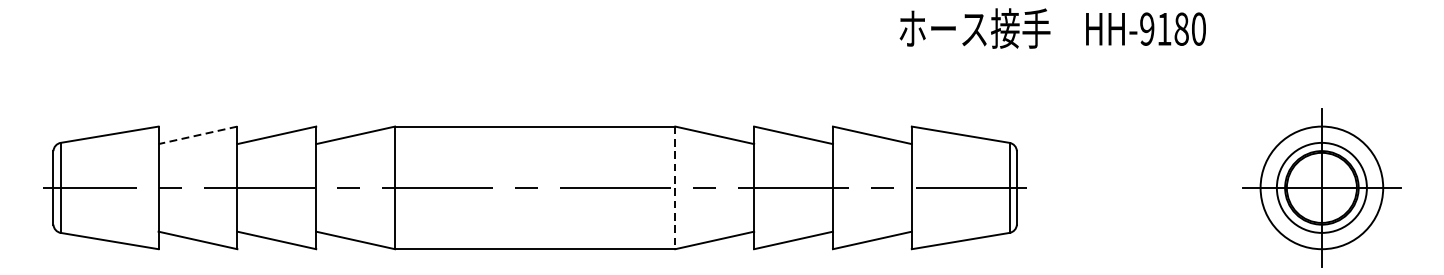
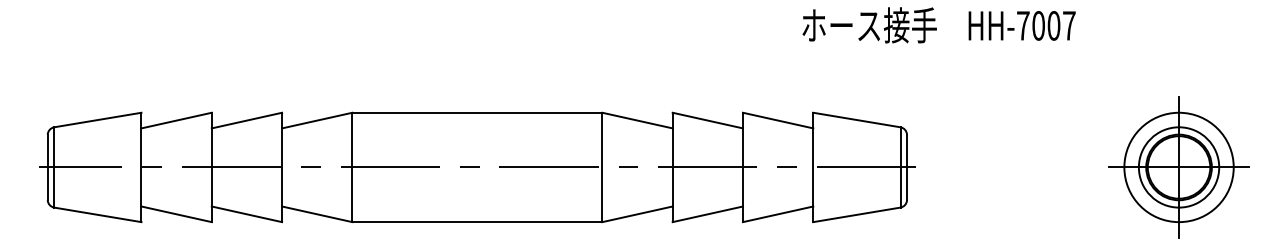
text: (1173, 28) -> (1046, 25), HH-9180 -> HH-7007
line: (197, 135) -> (176, 120), dashed -> solid
line: (675, 187) -> (602, 167), dashed -> solid

